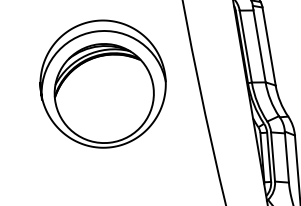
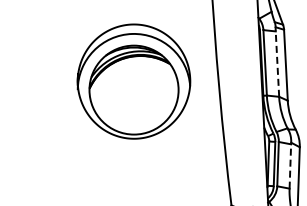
line: (259, 46) -> (277, 64), solid -> dashed
line: (287, 158) -> (290, 166), solid -> dashed

